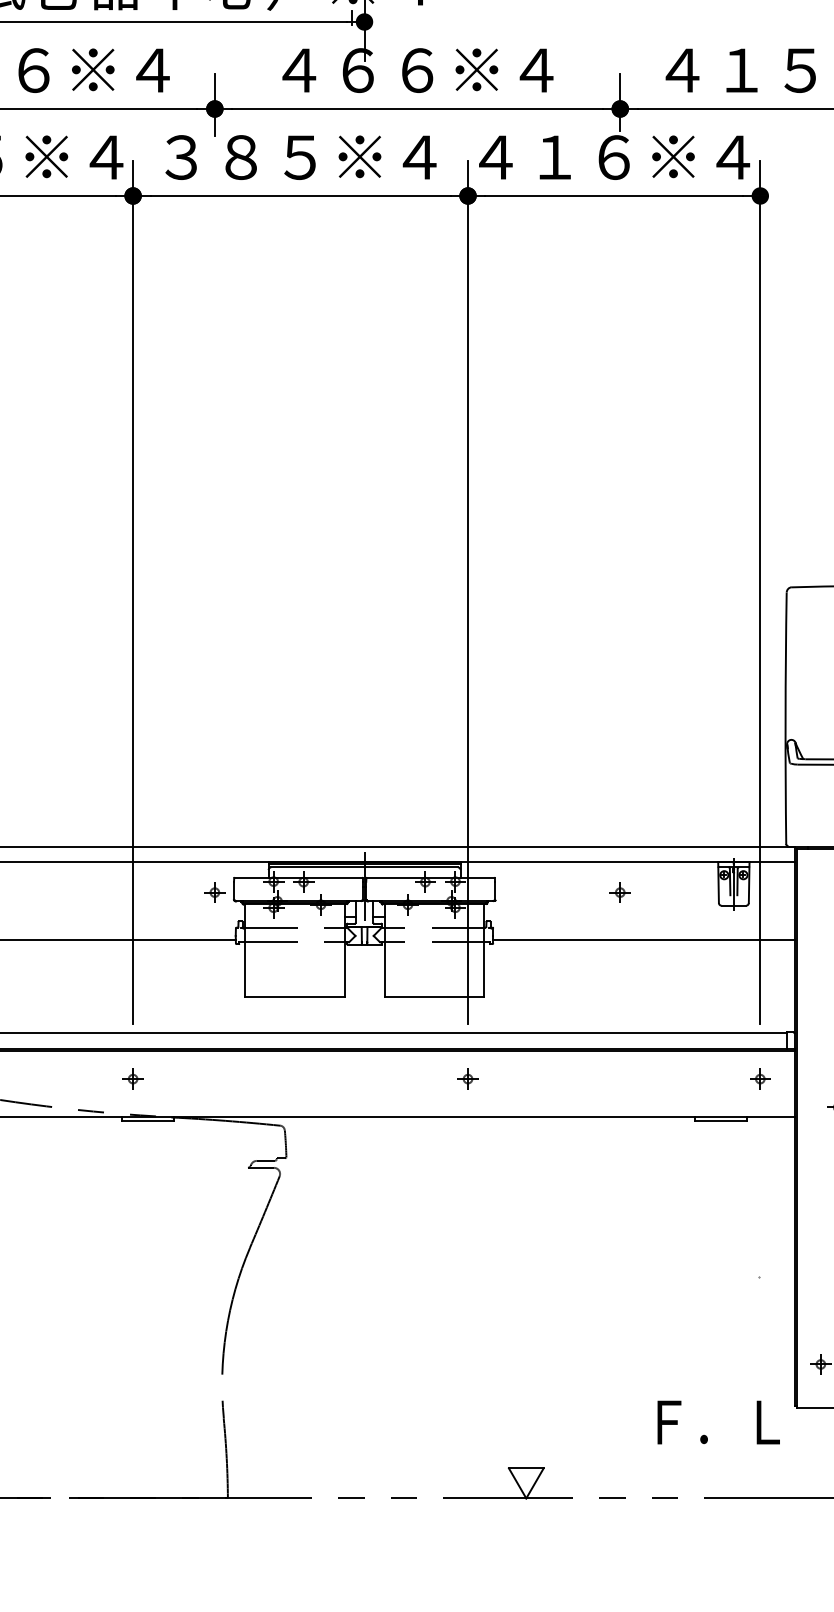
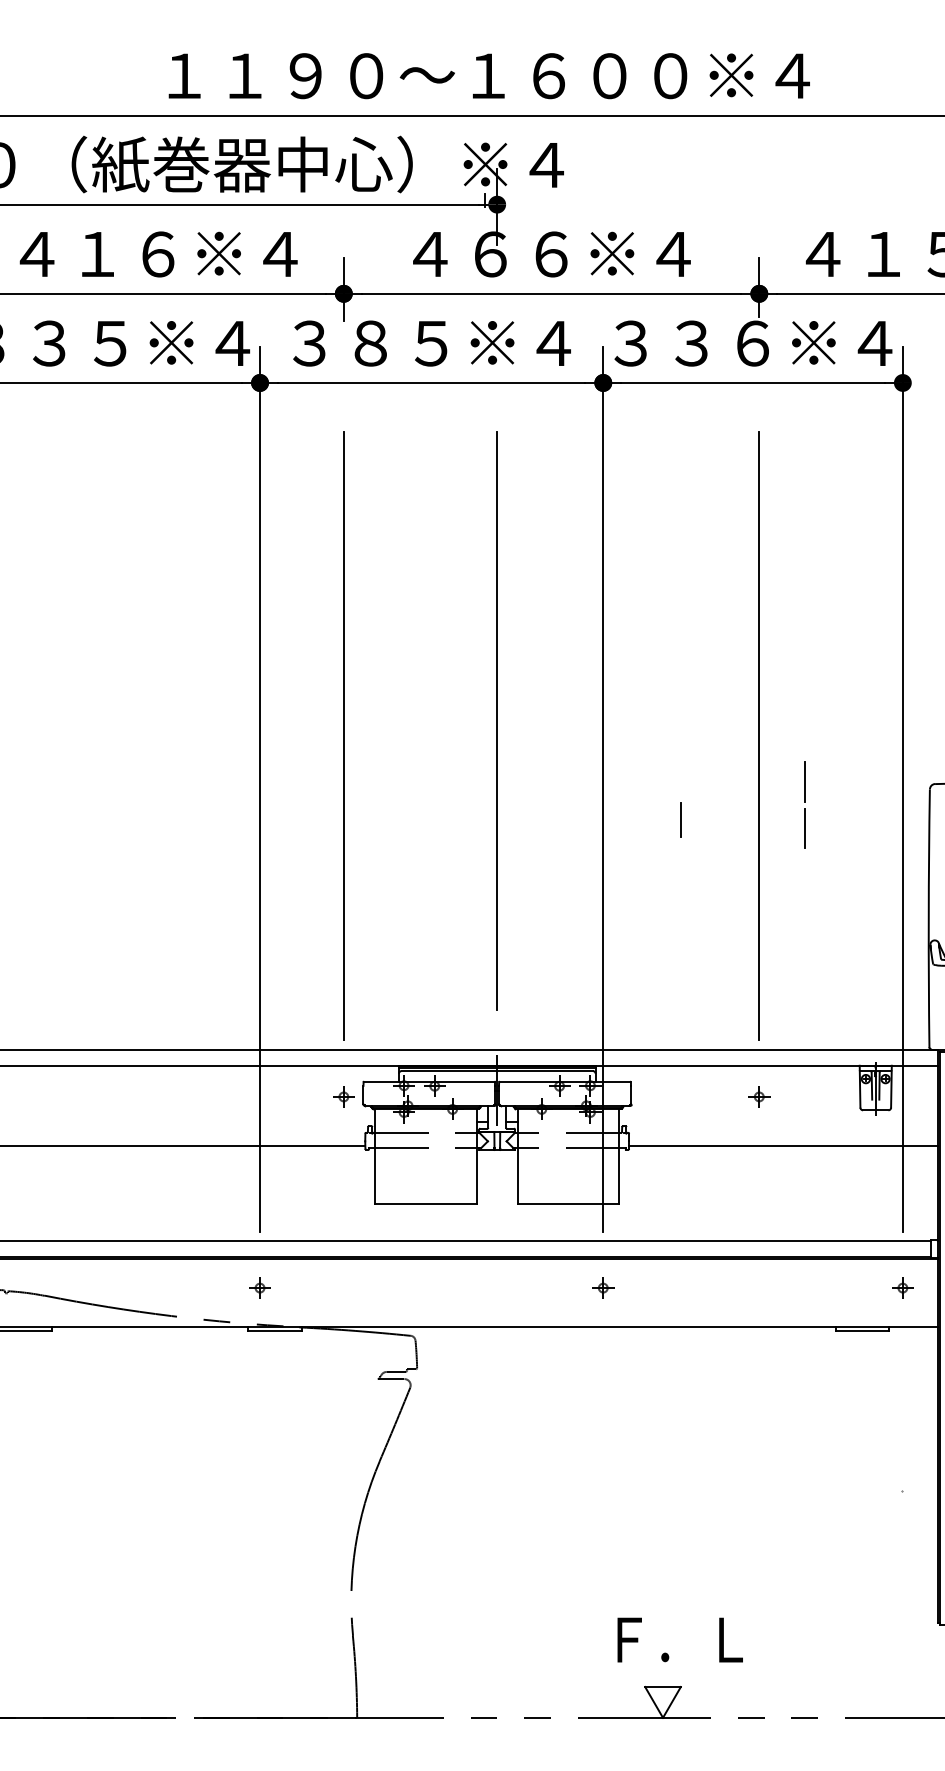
text: (524, 157) -> (661, 343), ４１６※４ -> ３３６※４
line: (364, 526) -> (497, 721), added
line: (214, 540) -> (343, 736), added
line: (620, 540) -> (759, 736), added
line: (664, 584) -> (804, 781), added
line: (543, 621) -> (680, 819), added
line: (664, 629) -> (804, 827), added
text: (718, 1421) -> (679, 1639), moved

